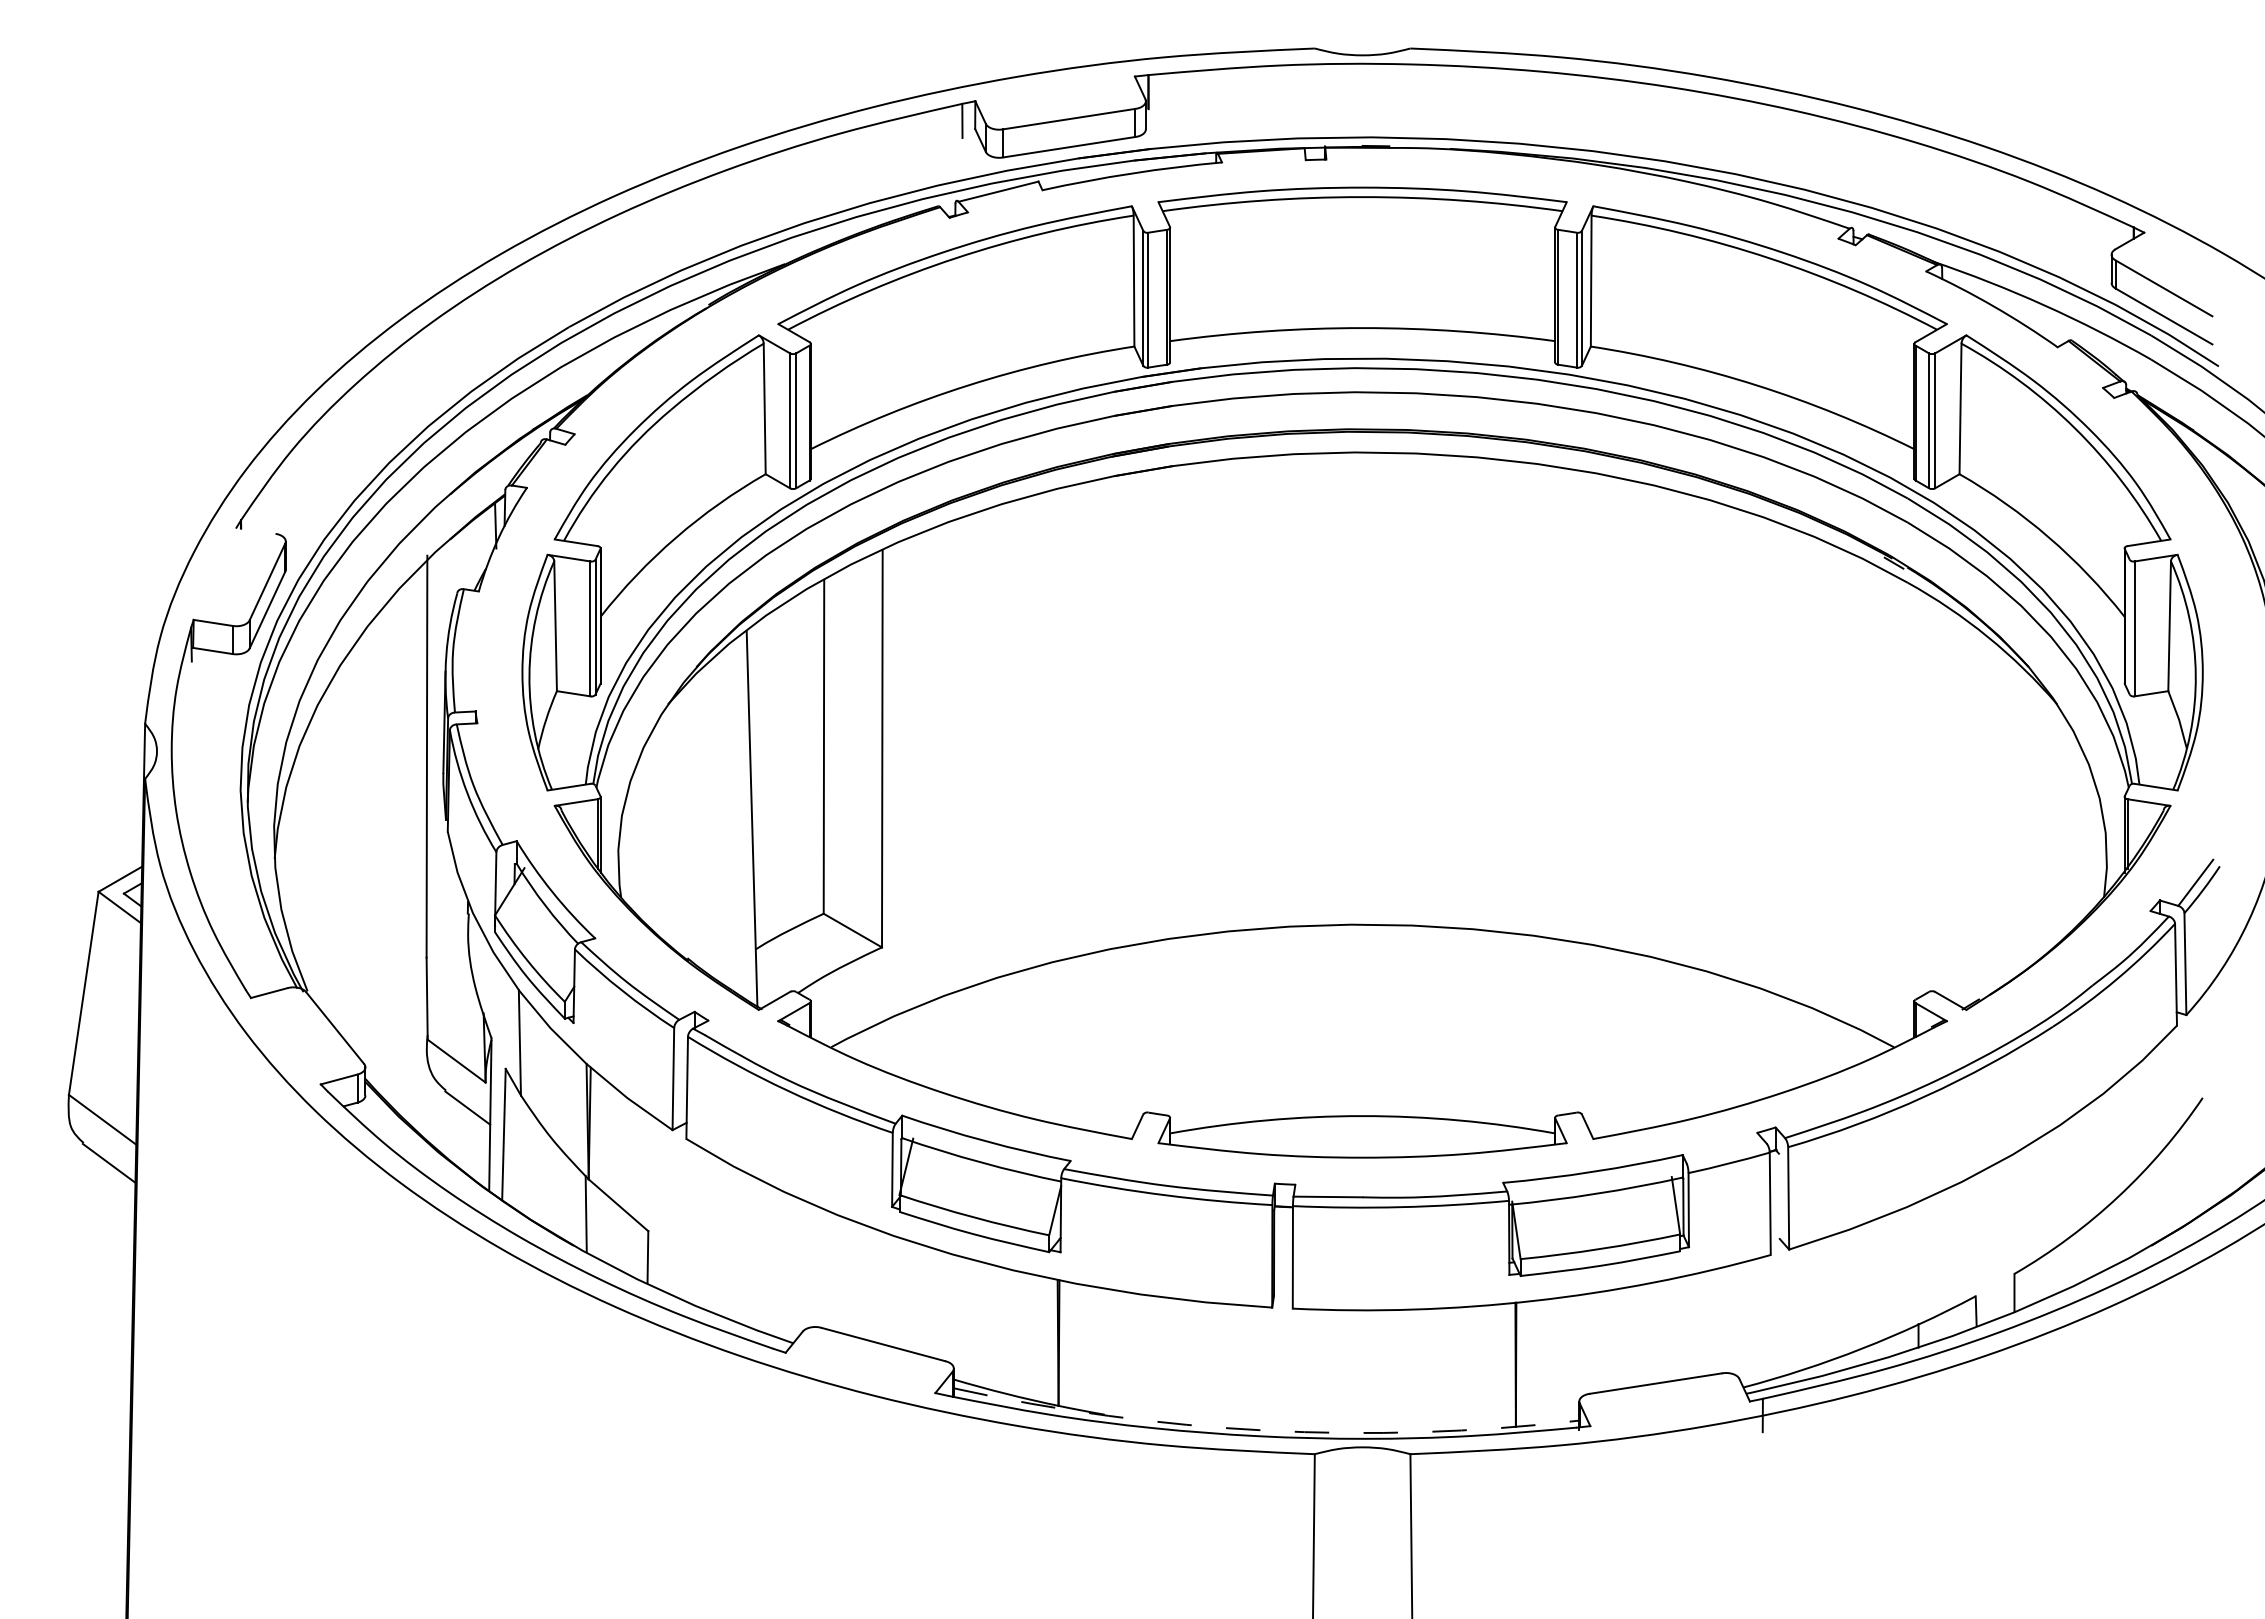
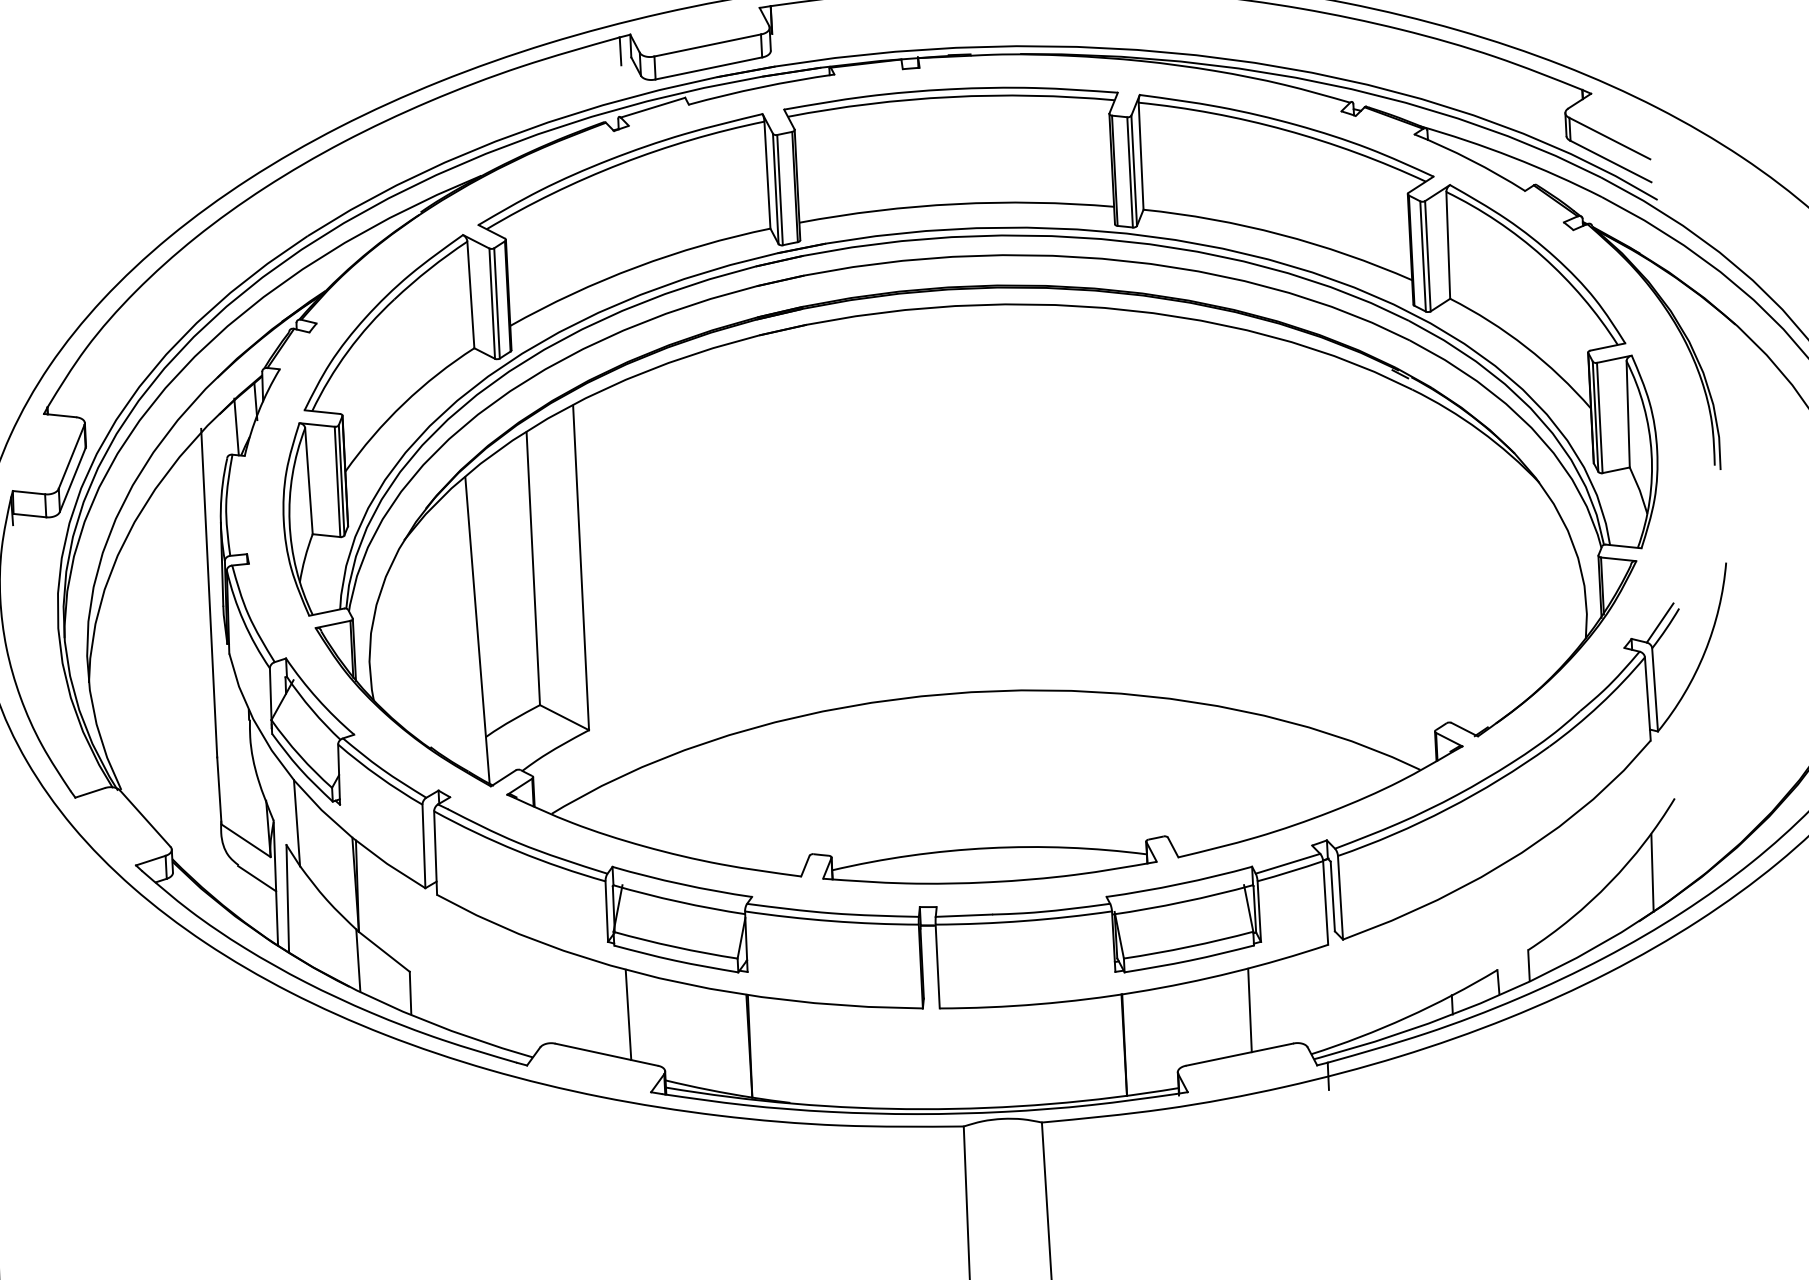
line: (255, 530) -> (59, 415), added
line: (470, 555) -> (236, 426), added
line: (2129, 626) -> (1595, 416), added
line: (1726, 1153) -> (1287, 863), added
line: (2170, 1187) -> (1652, 873), added
line: (1778, 1195) -> (1332, 895), added
line: (912, 1297) -> (628, 1015), added
line: (1670, 1330) -> (1249, 1010), added
arc: (1265, 1430) -> (922, 1109), dashed -> solid

